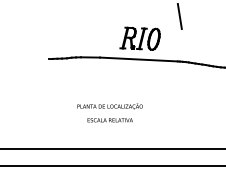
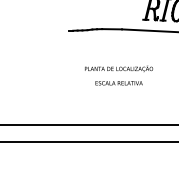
text: (109, 112) -> (118, 75), moved

